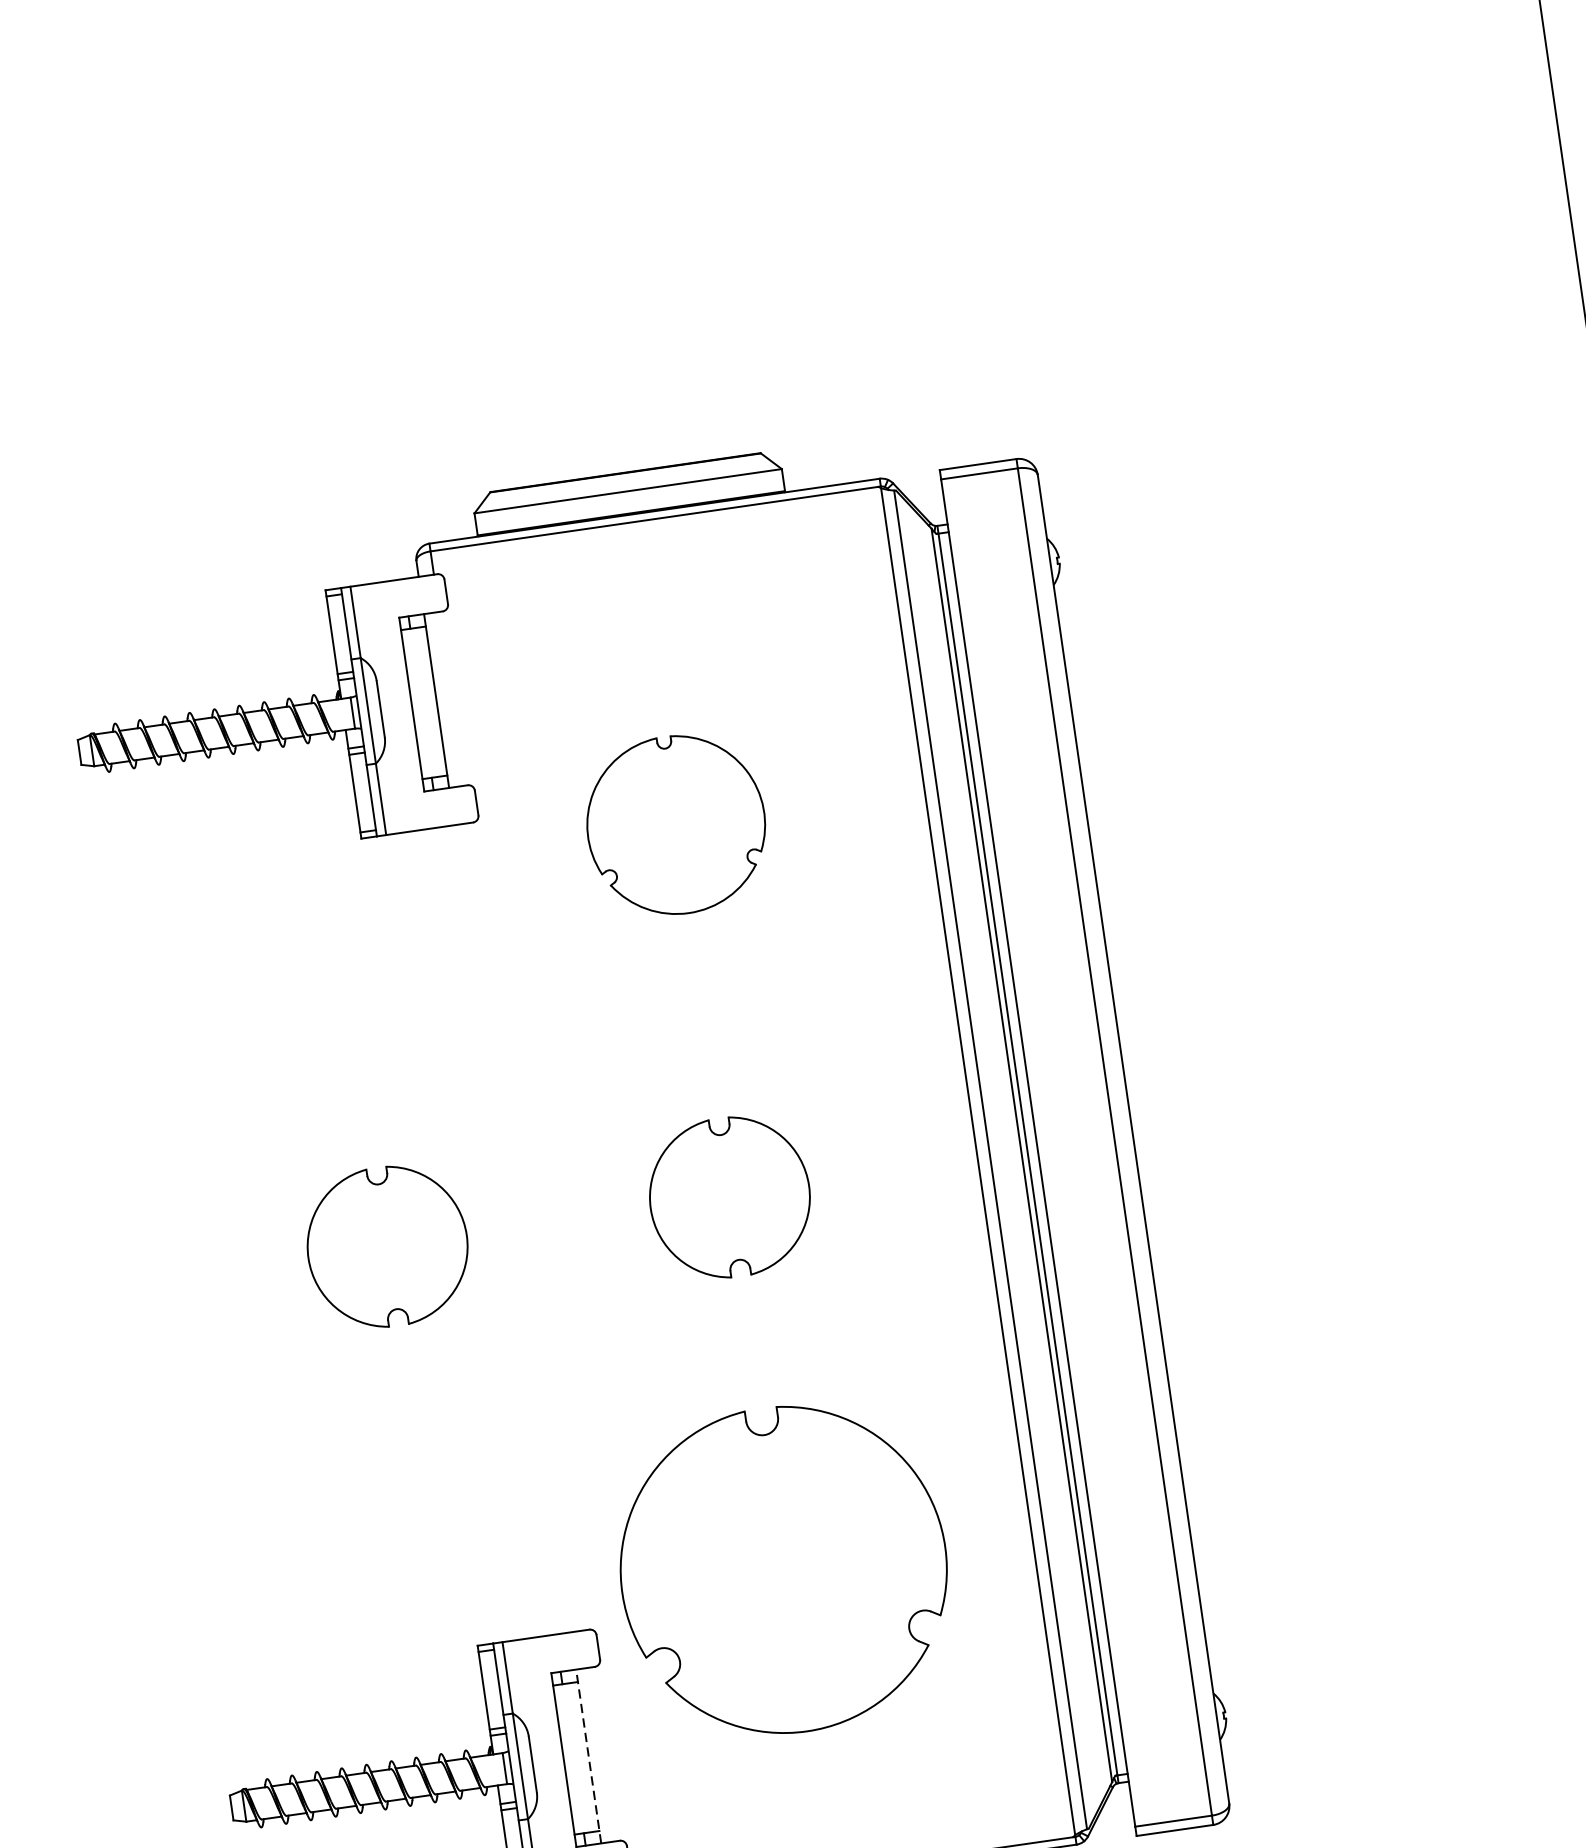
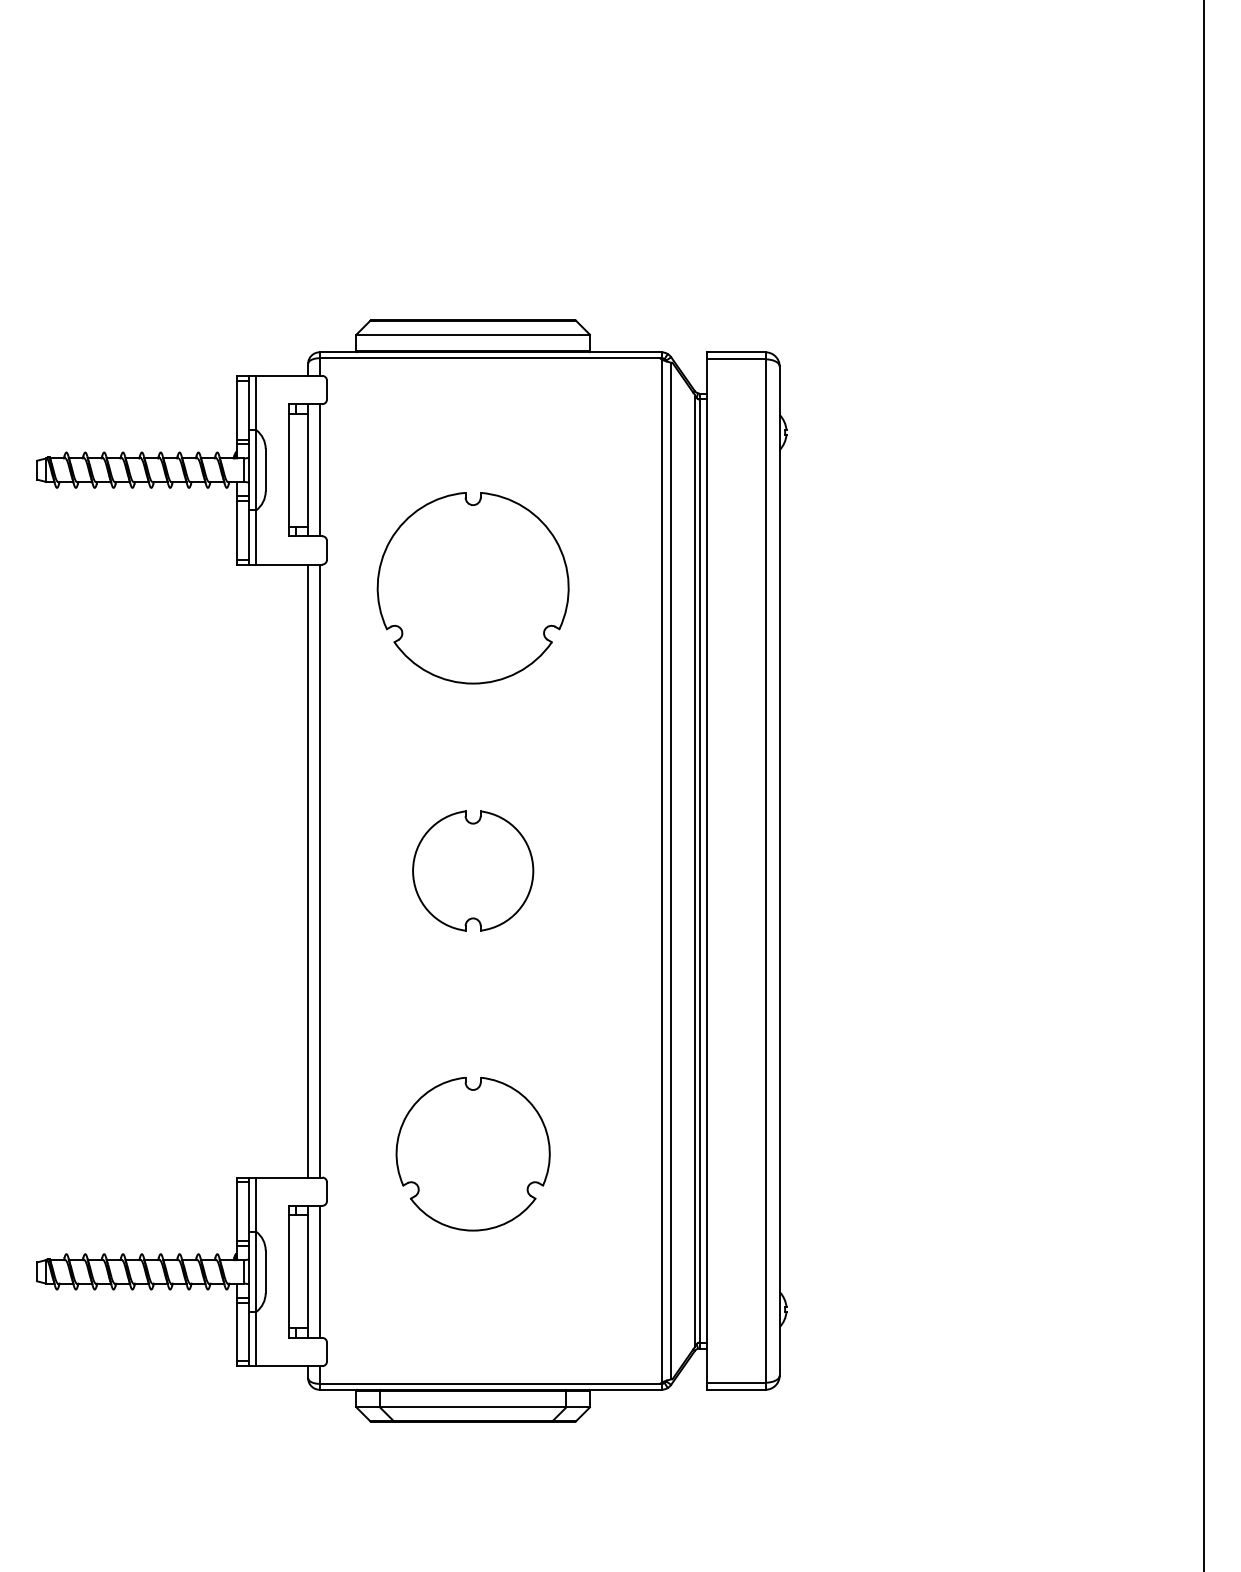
line: (451, 699) -> (319, 470), added
part: (675, 825) -> (472, 588), size x1.43
line: (527, 1225) -> (319, 870), added
line: (513, 1227) -> (308, 870), added
part: (387, 1246) -> (213, 870), removed
part: (782, 1569) -> (472, 1153), size x0.62
line: (603, 1753) -> (319, 1271), added
line: (589, 1755) -> (308, 1271), dashed -> solid

